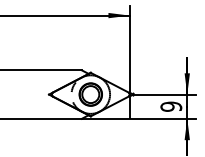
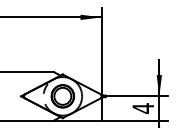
text: (171, 106) -> (143, 108), 9 -> 4

